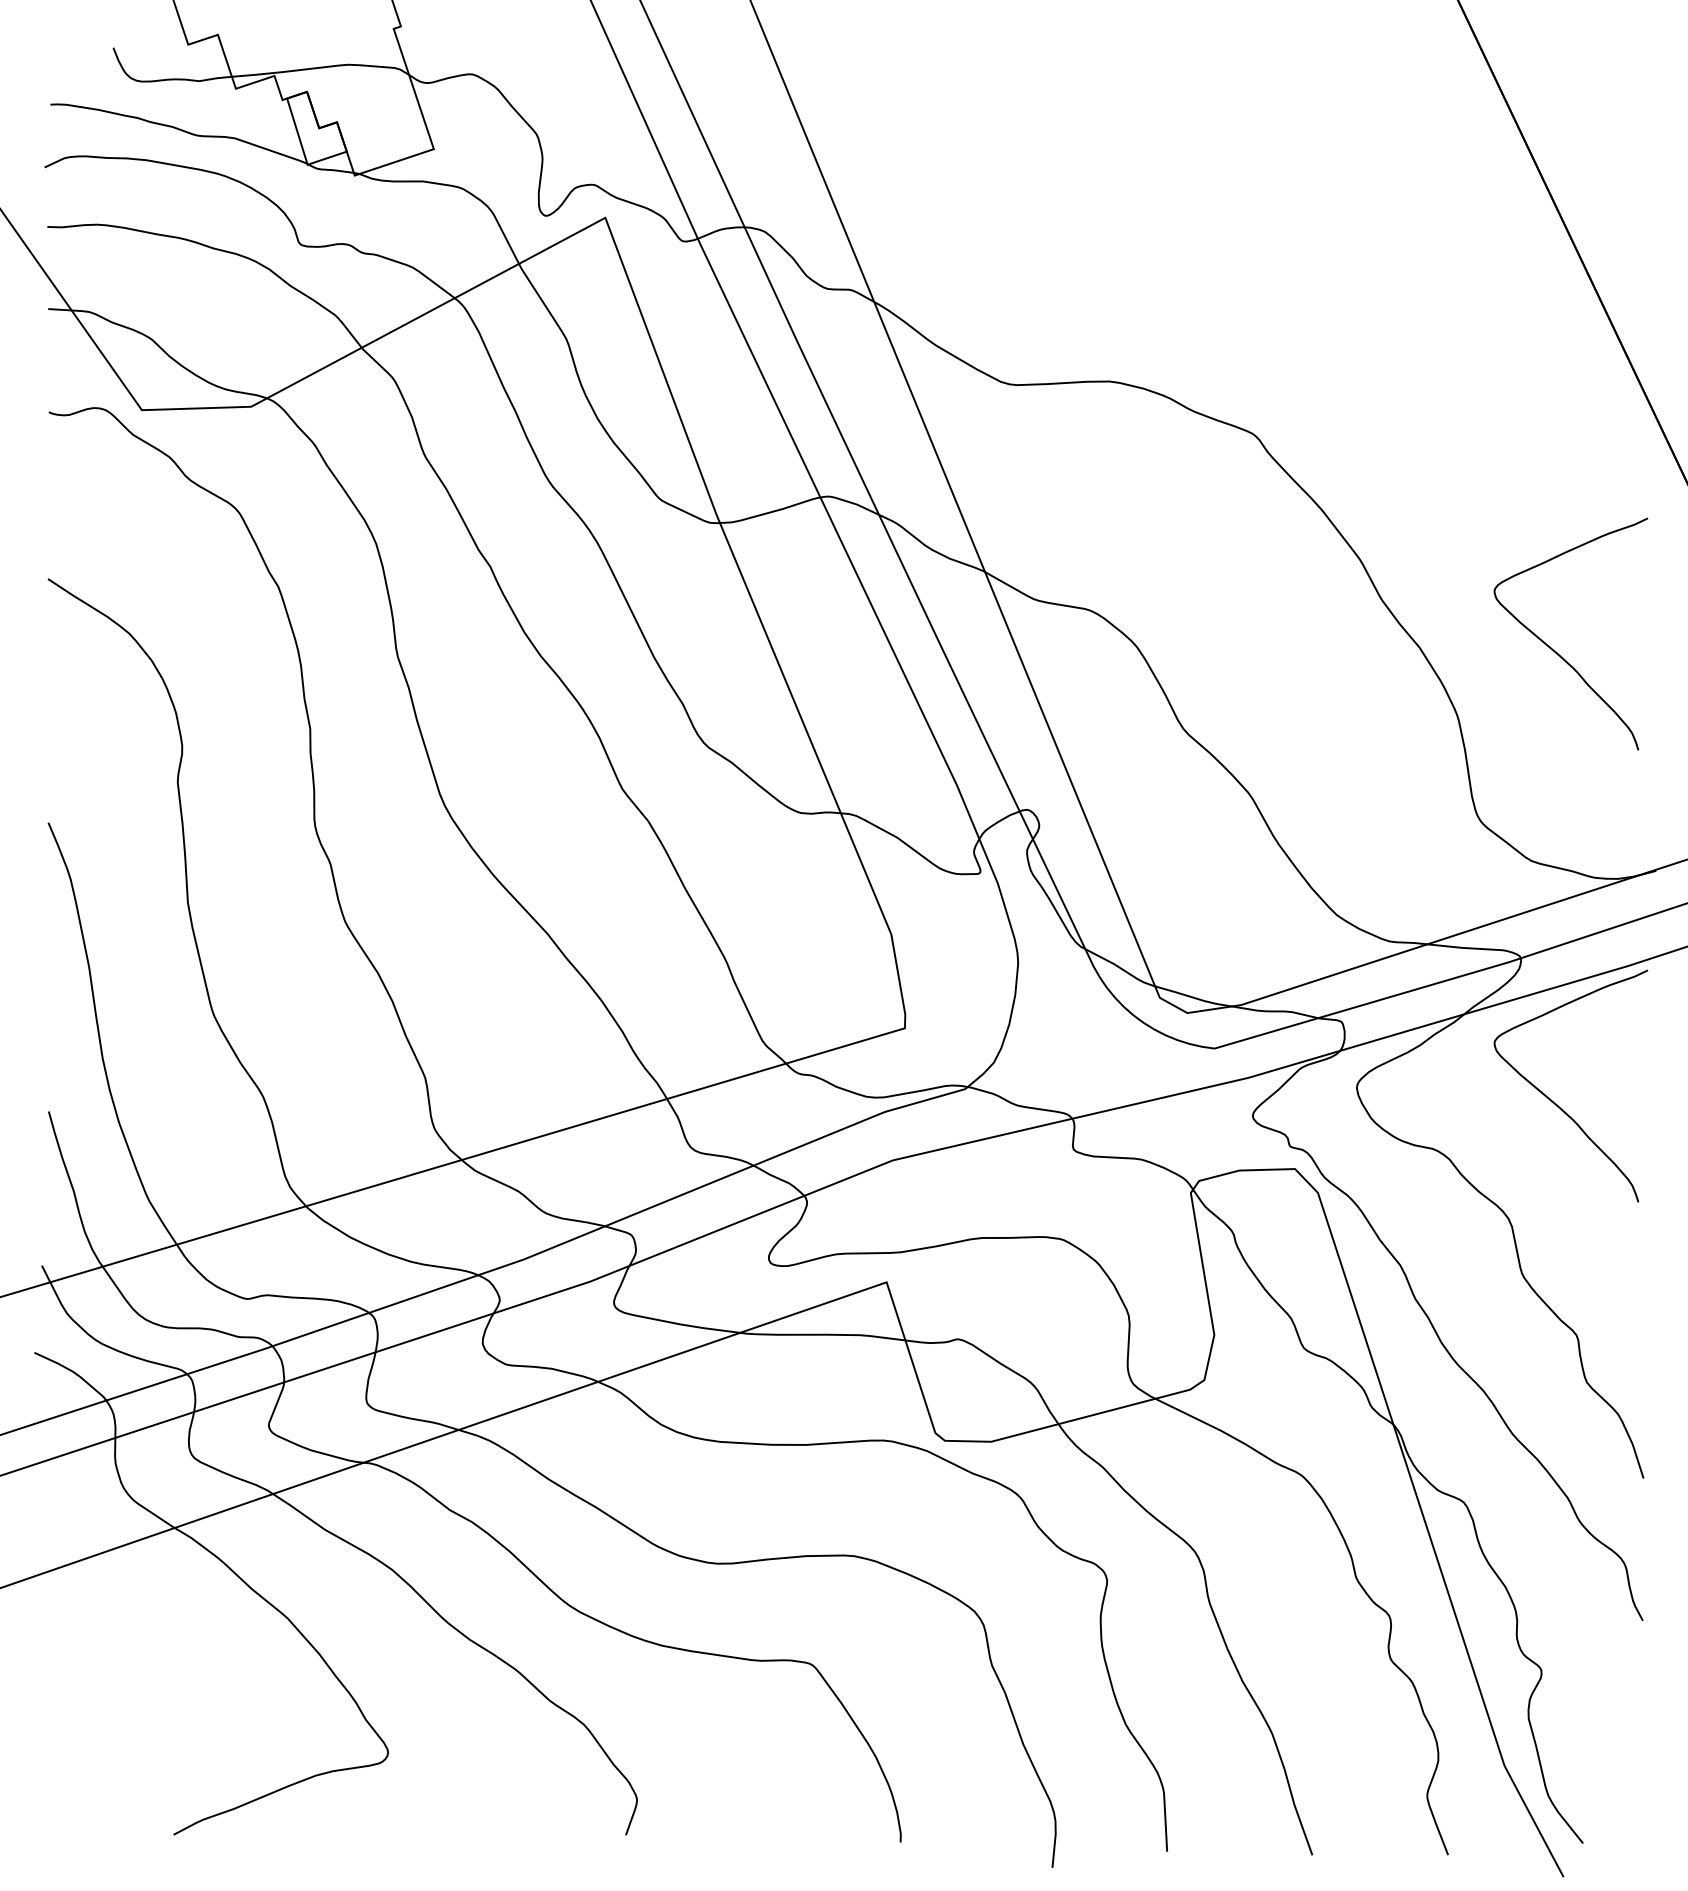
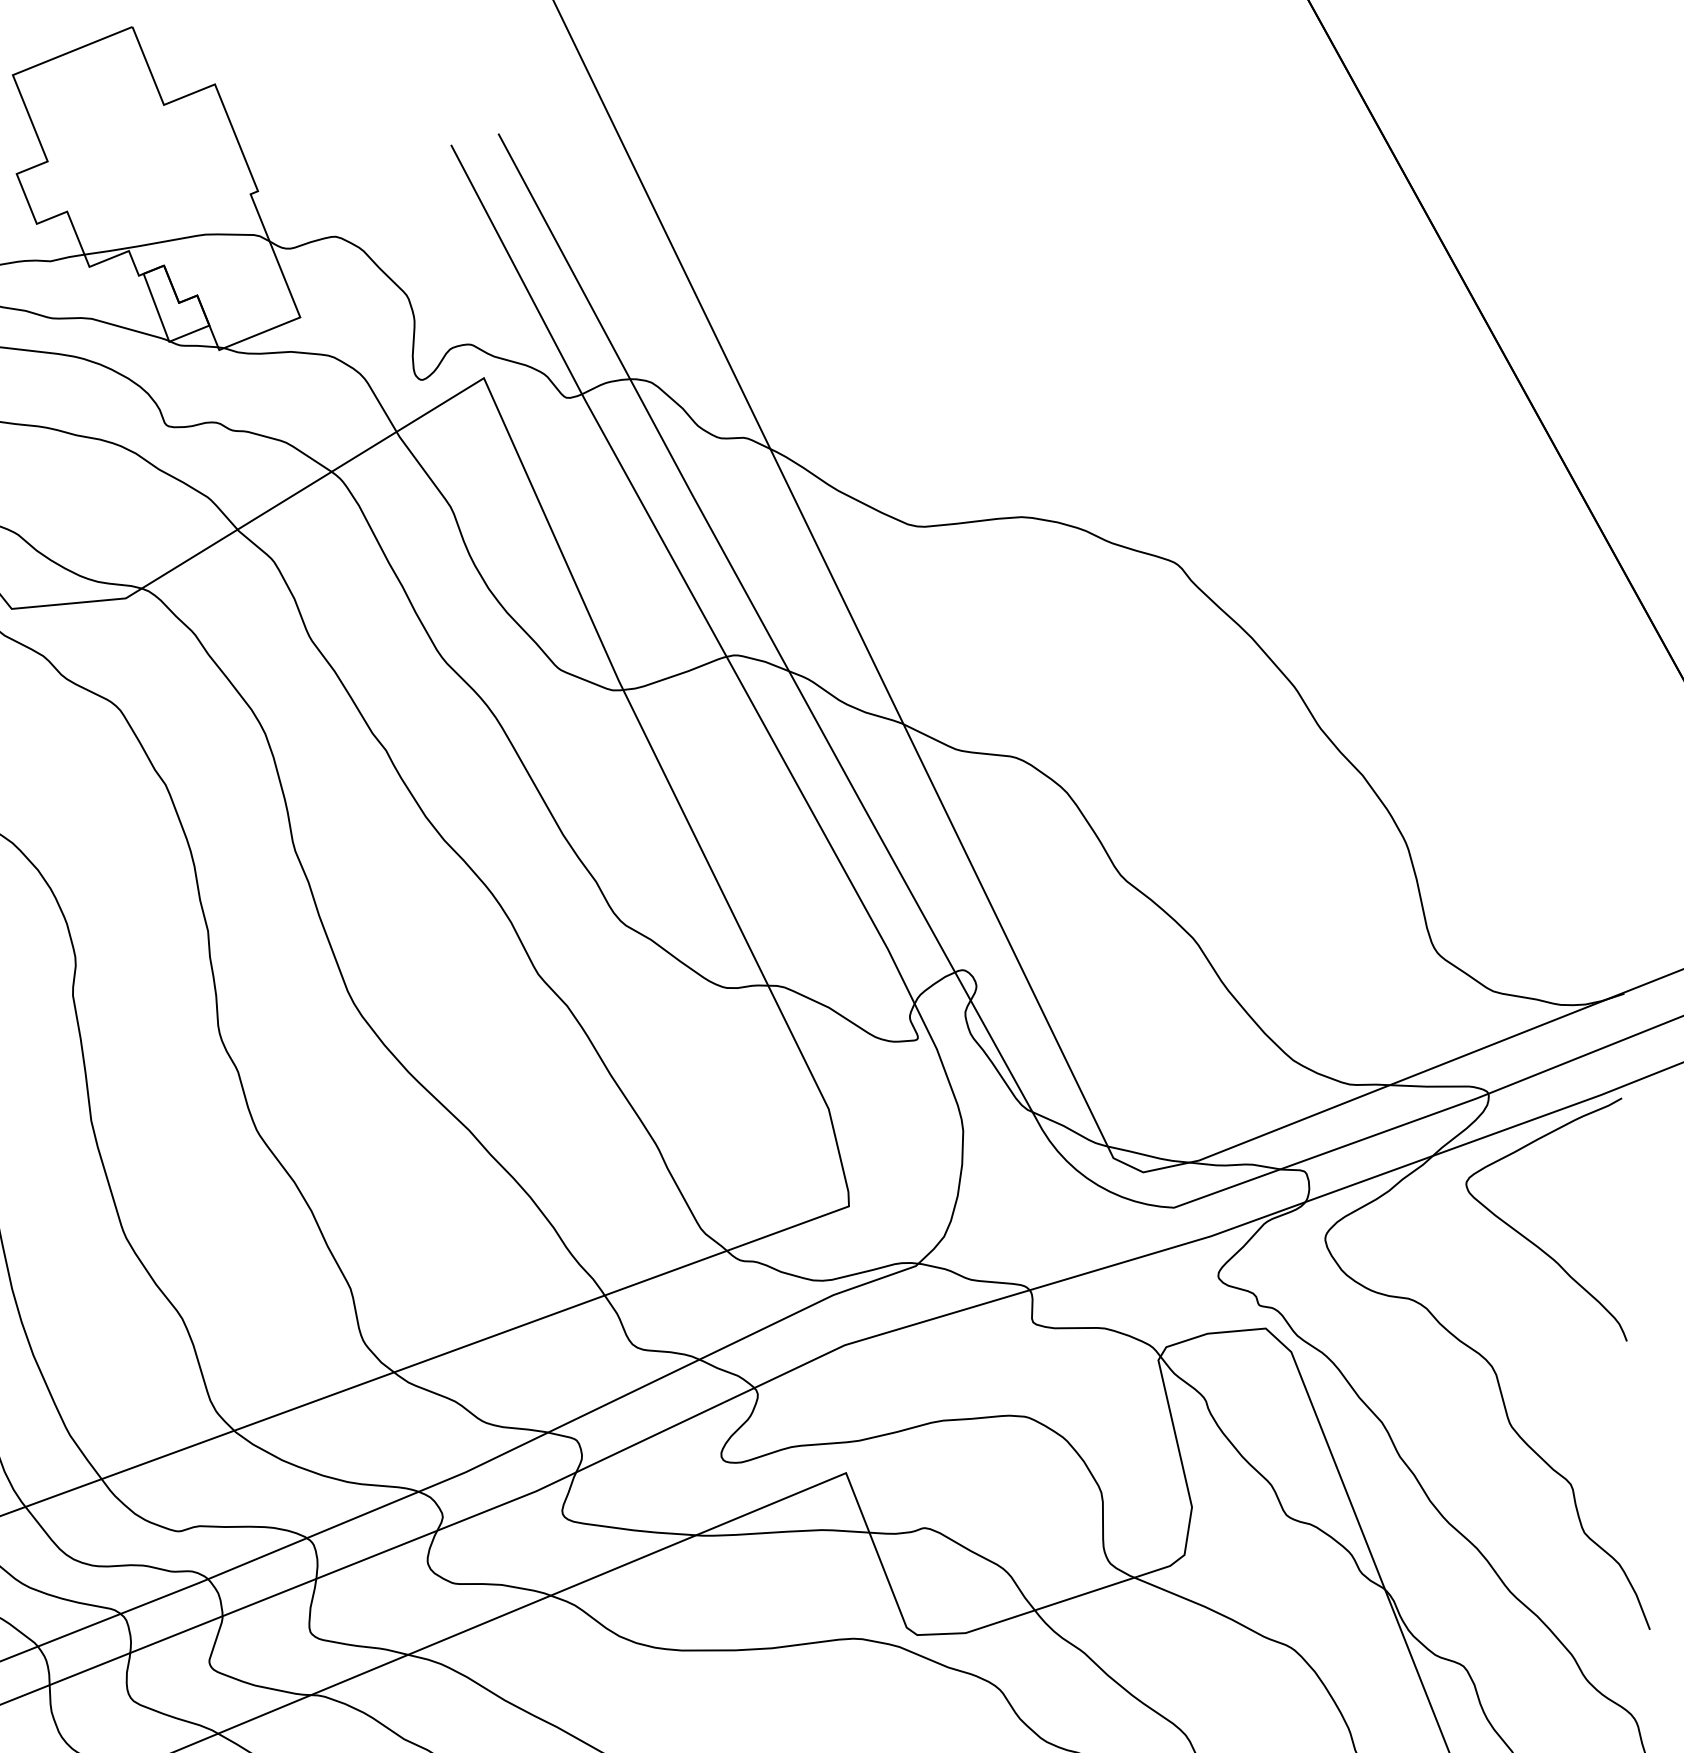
curve: (1555, 650) -> (1504, 769), removed

